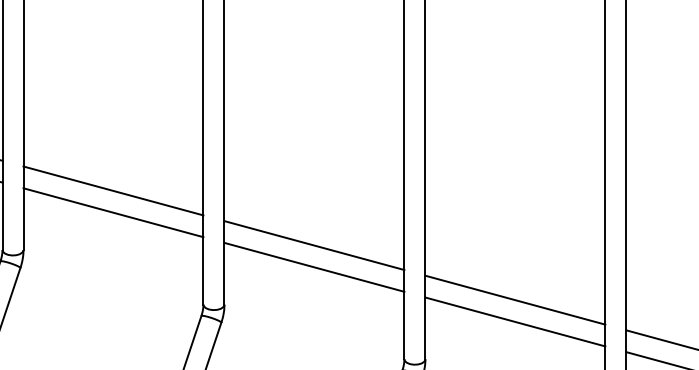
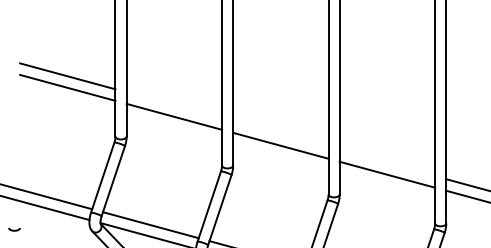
line: (113, 191) -> (174, 105), removed
line: (313, 246) -> (280, 134), removed
line: (515, 300) -> (387, 163), removed

